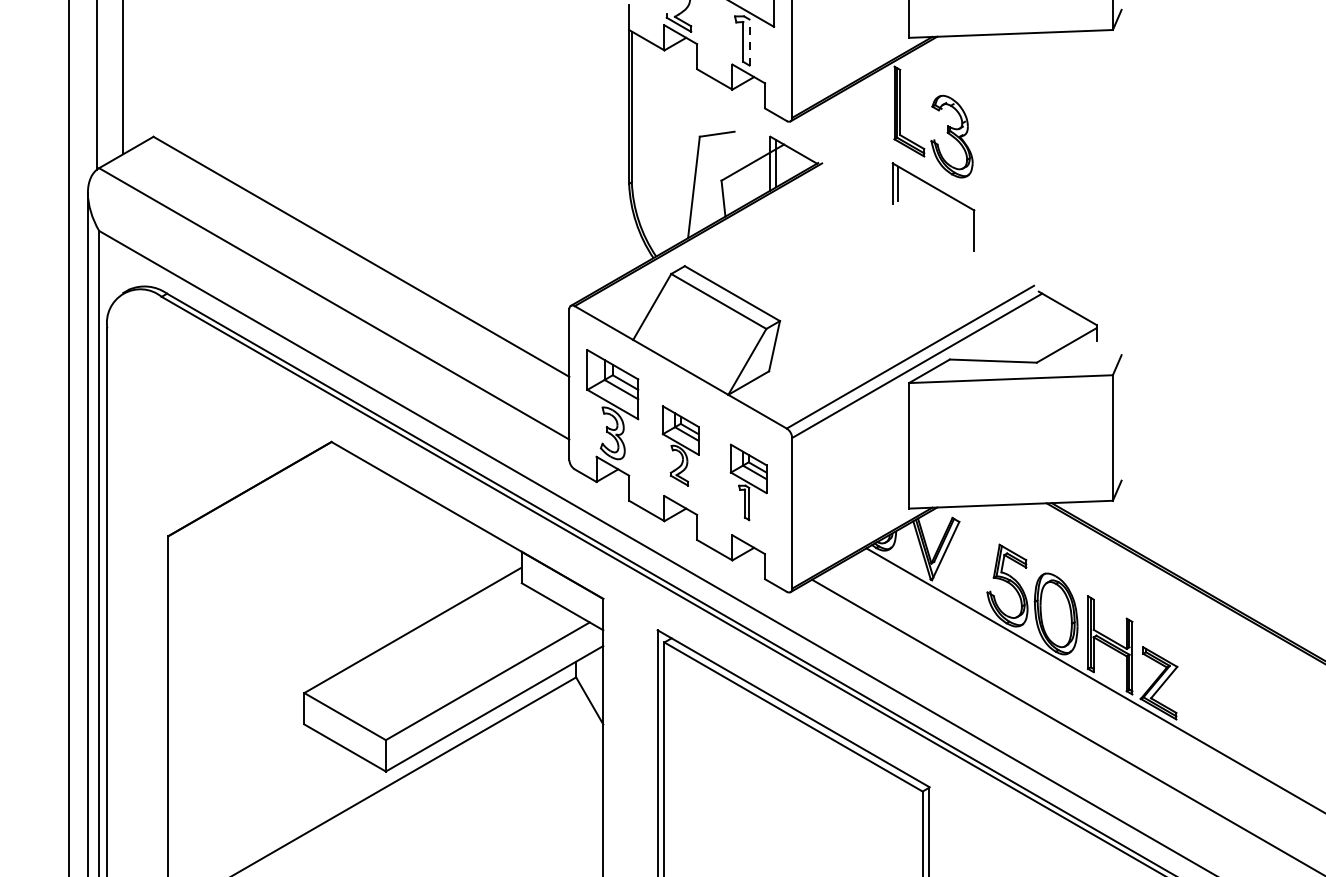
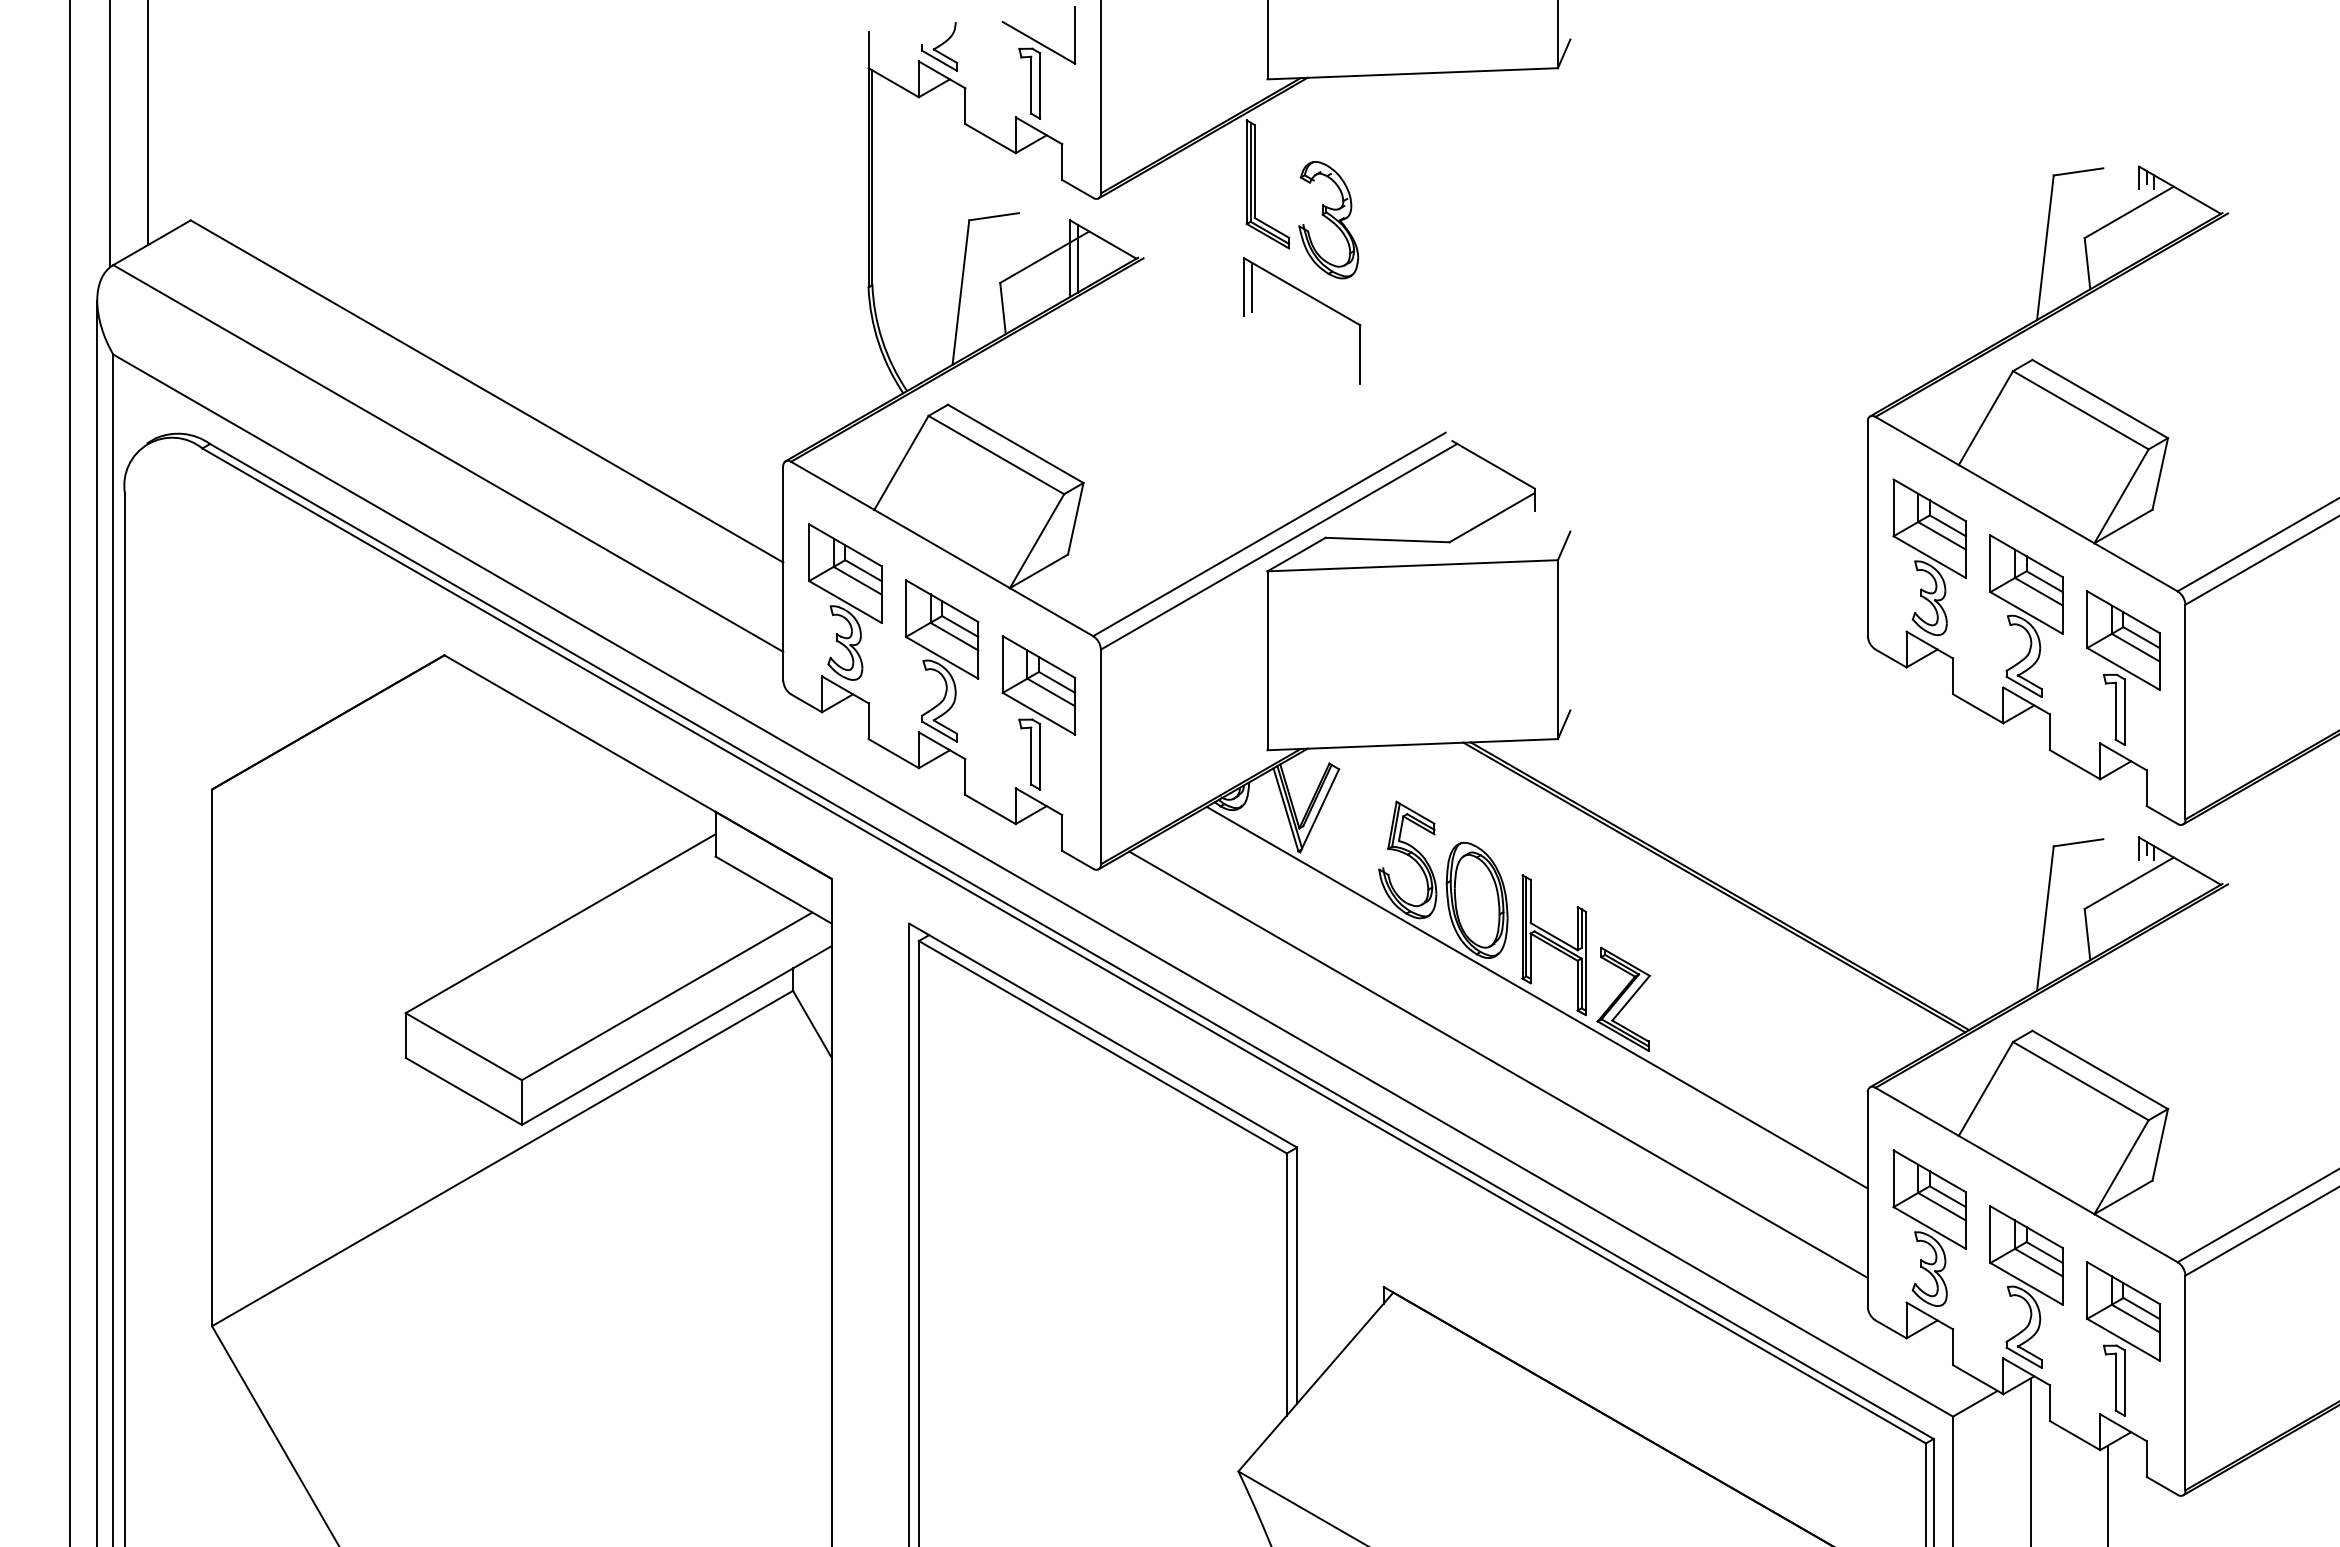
line: (749, 42) -> (1040, 86), dashed -> solid
part: (680, 445) -> (941, 660), size x1.43
part: (748, 482) -> (1038, 712), size x1.43

